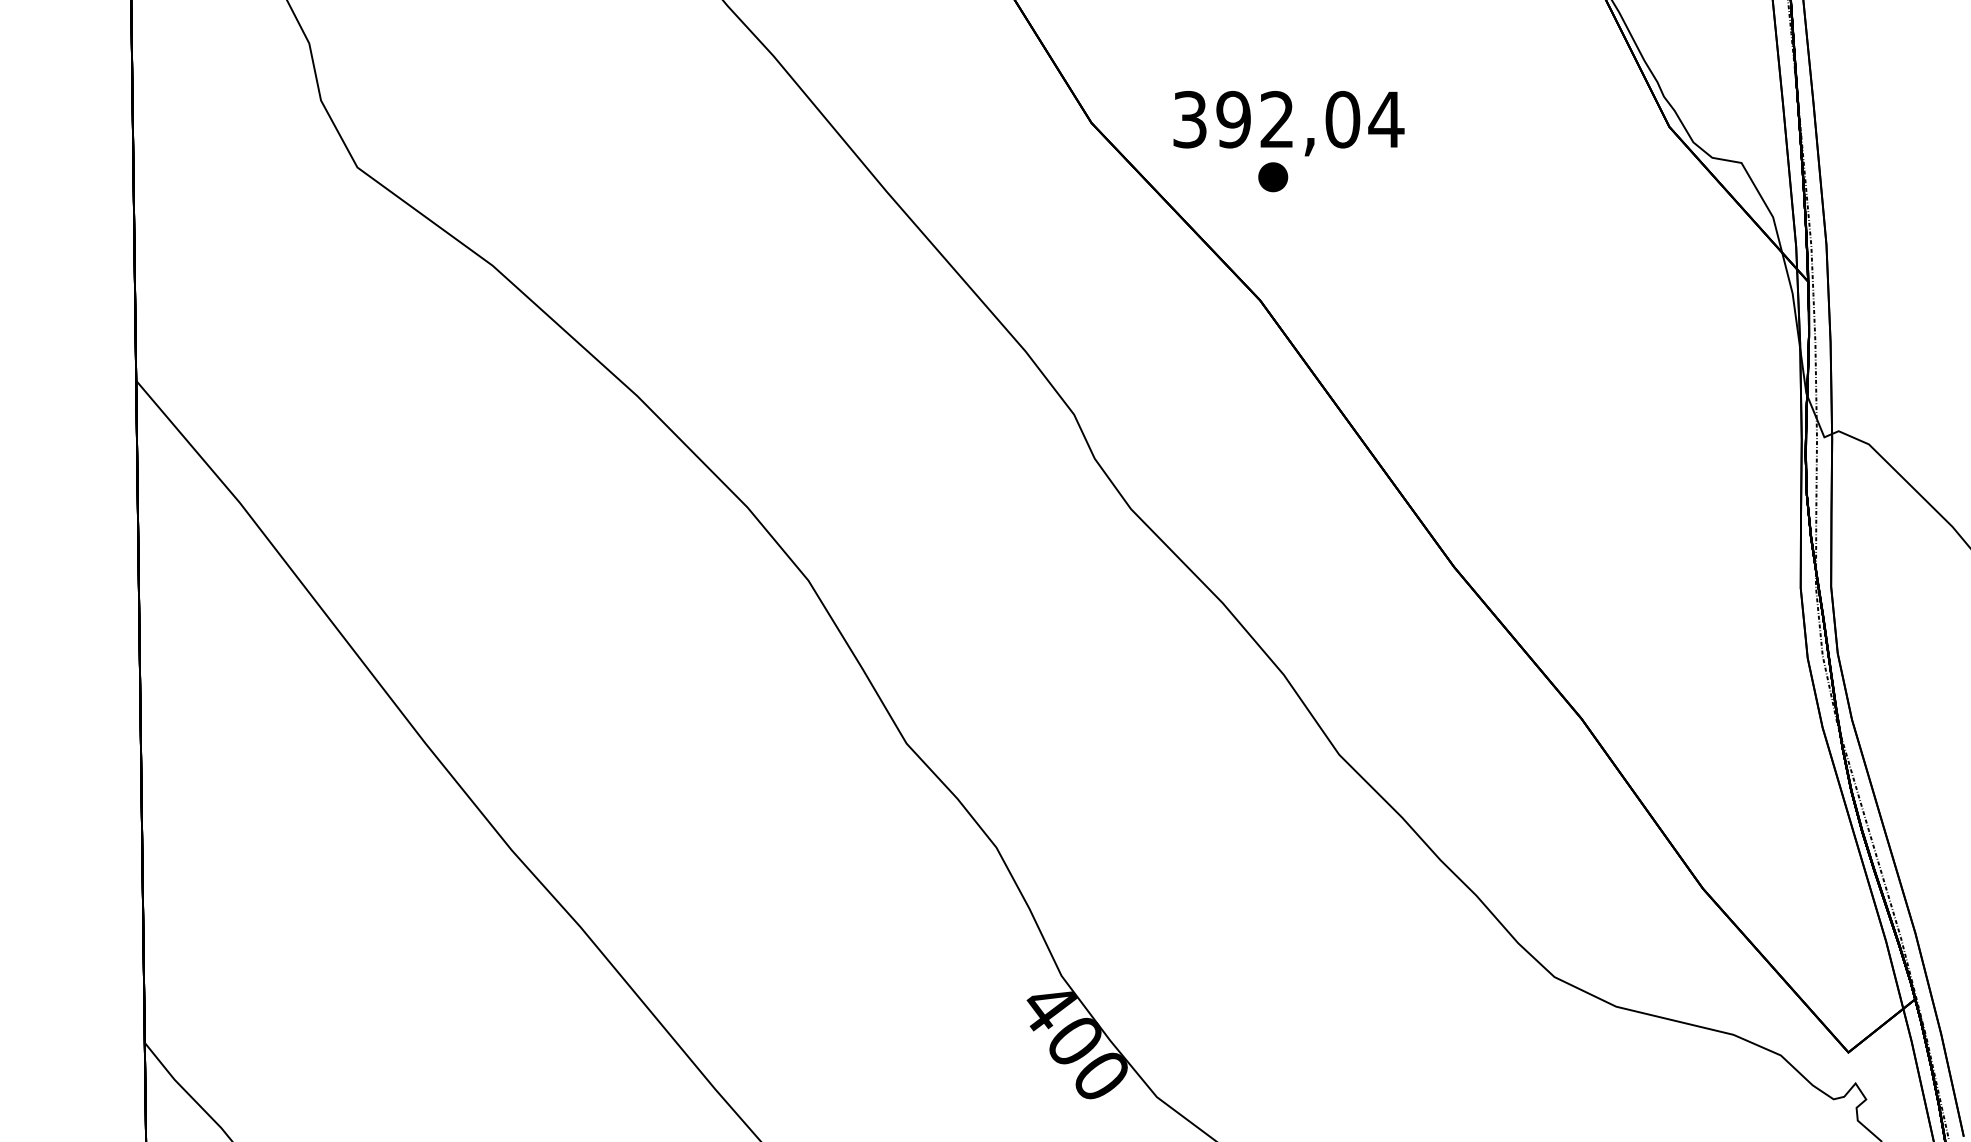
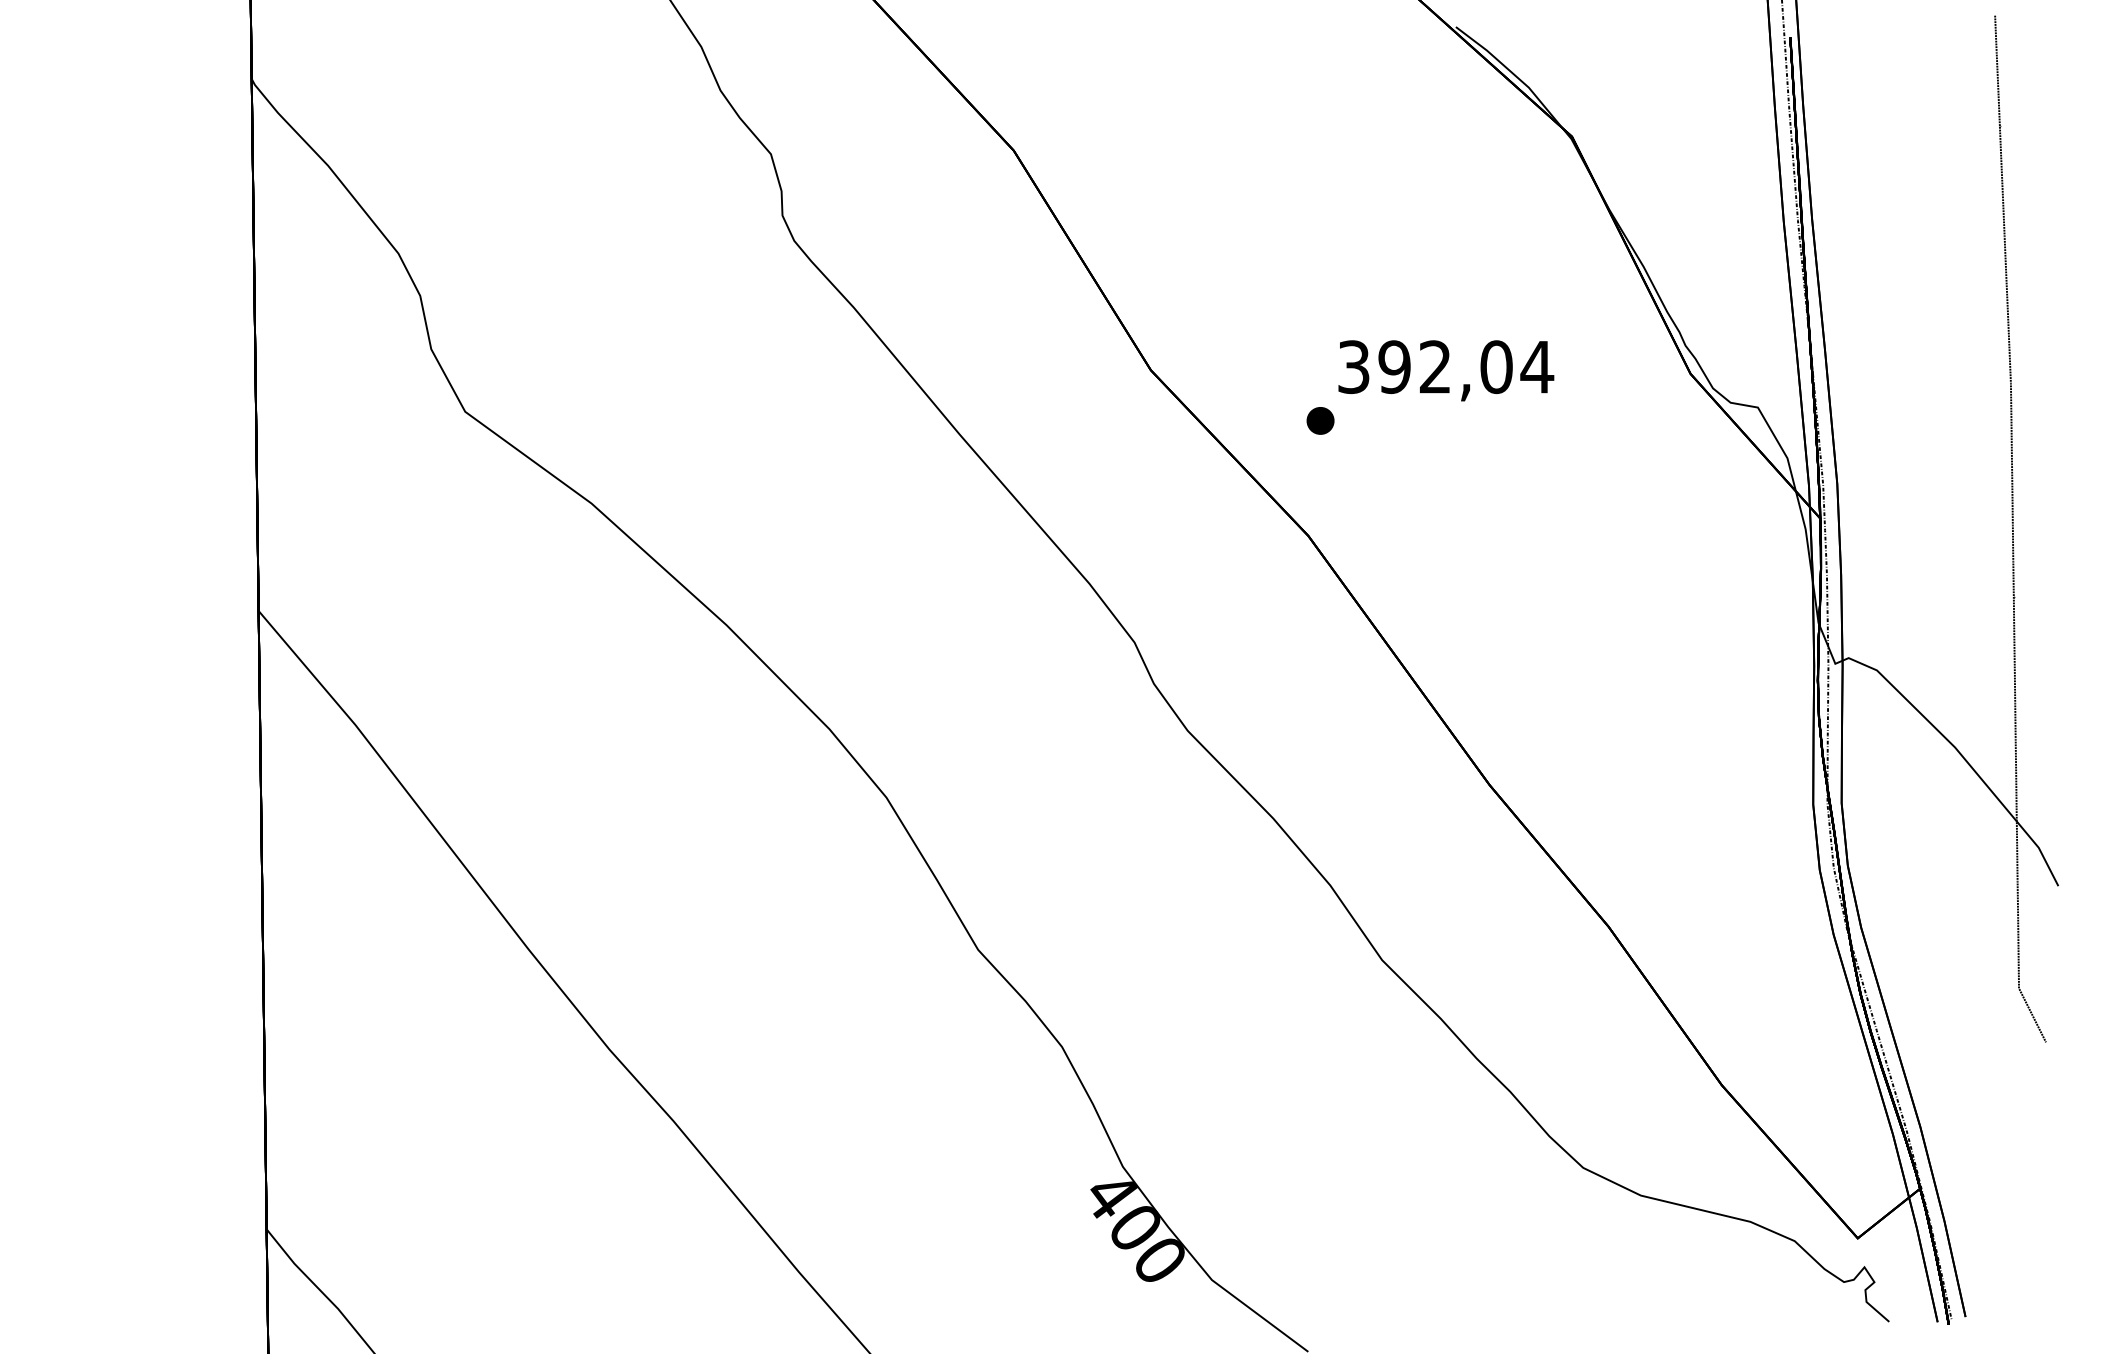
text: (1289, 123) -> (1446, 370), moved

